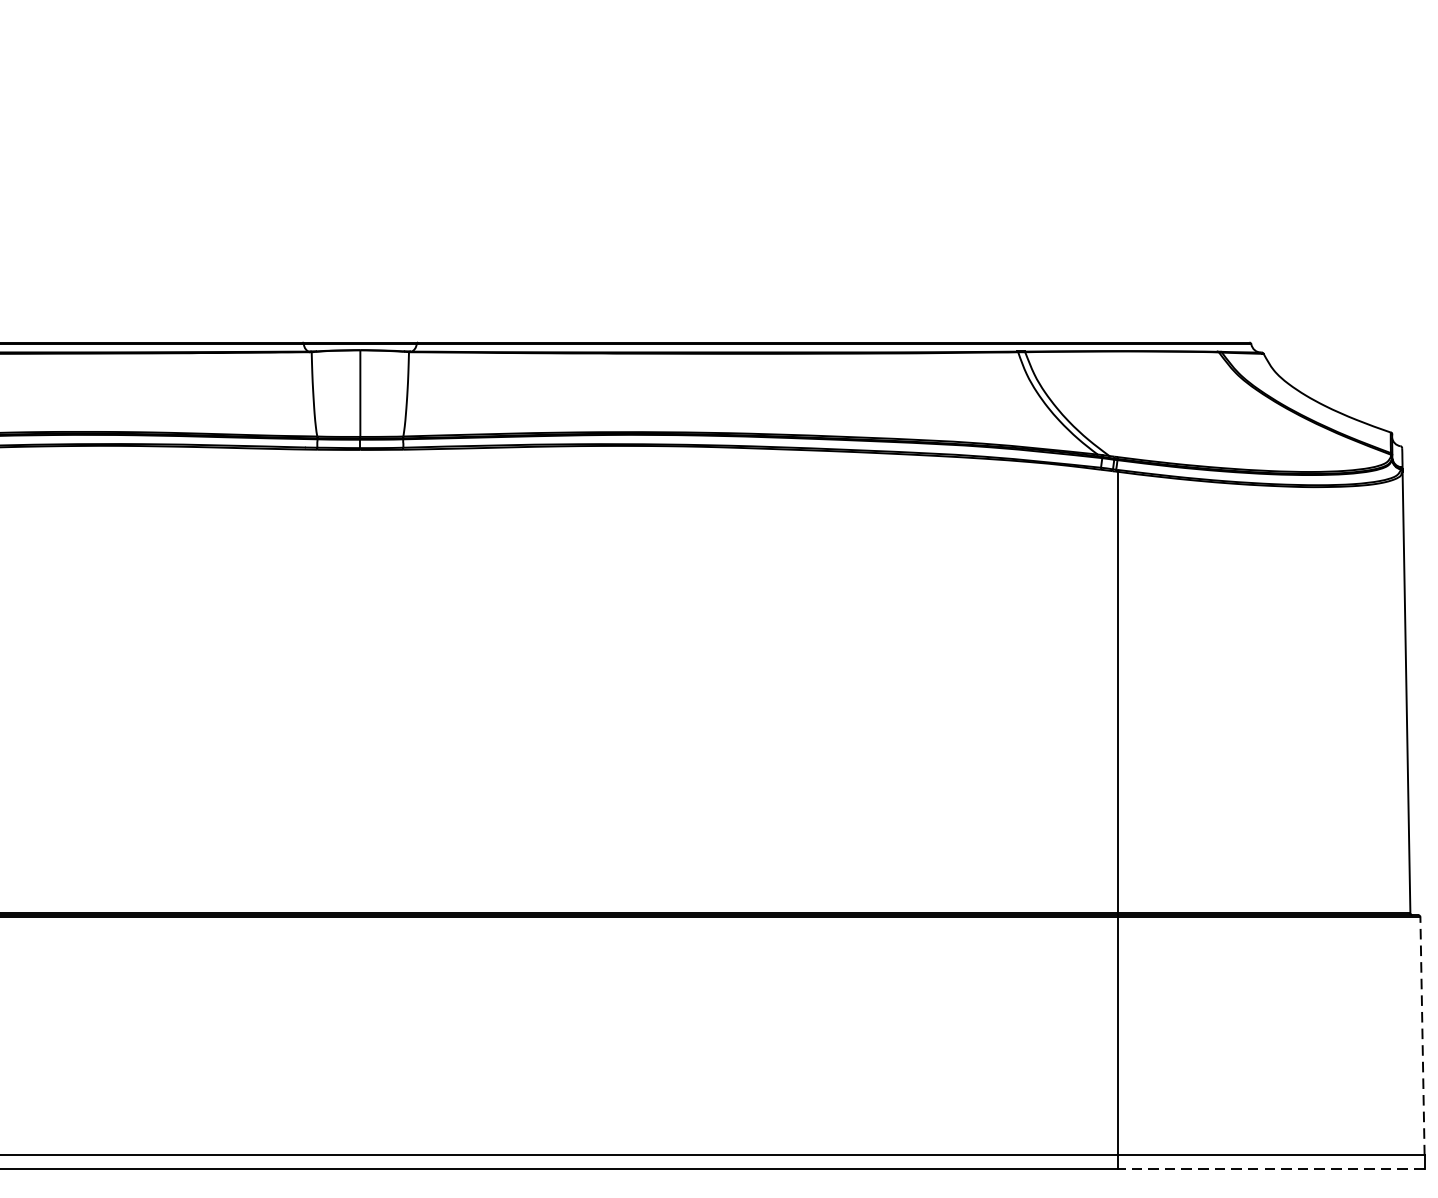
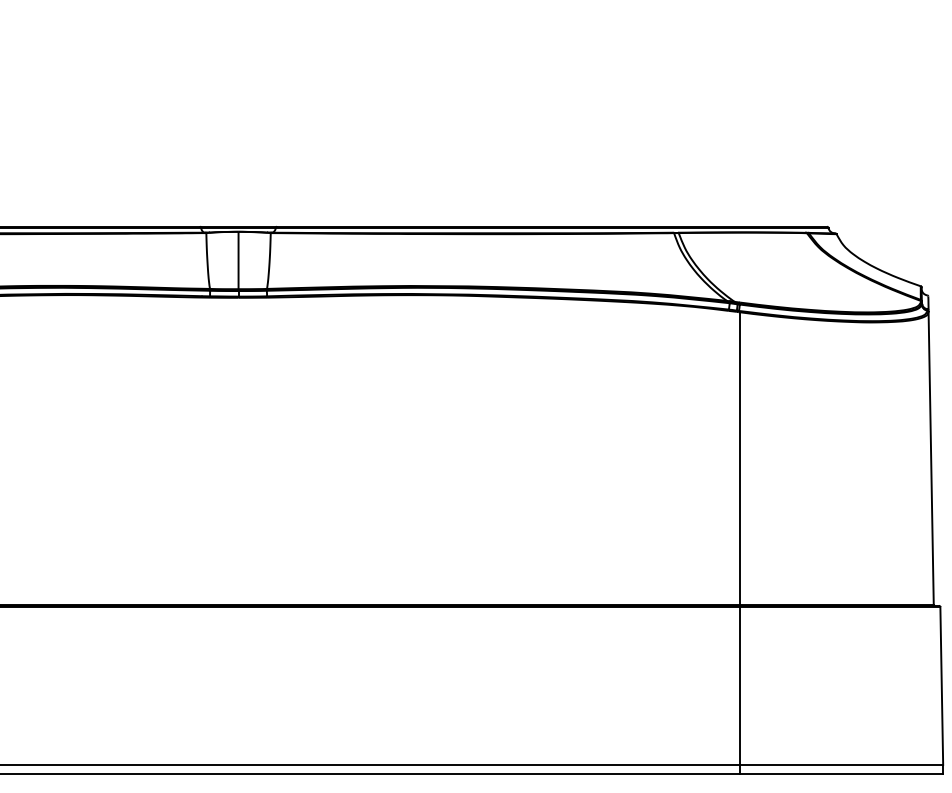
line: (1422, 1035) -> (941, 685), dashed -> solid
line: (1271, 1169) -> (841, 774), dashed -> solid

